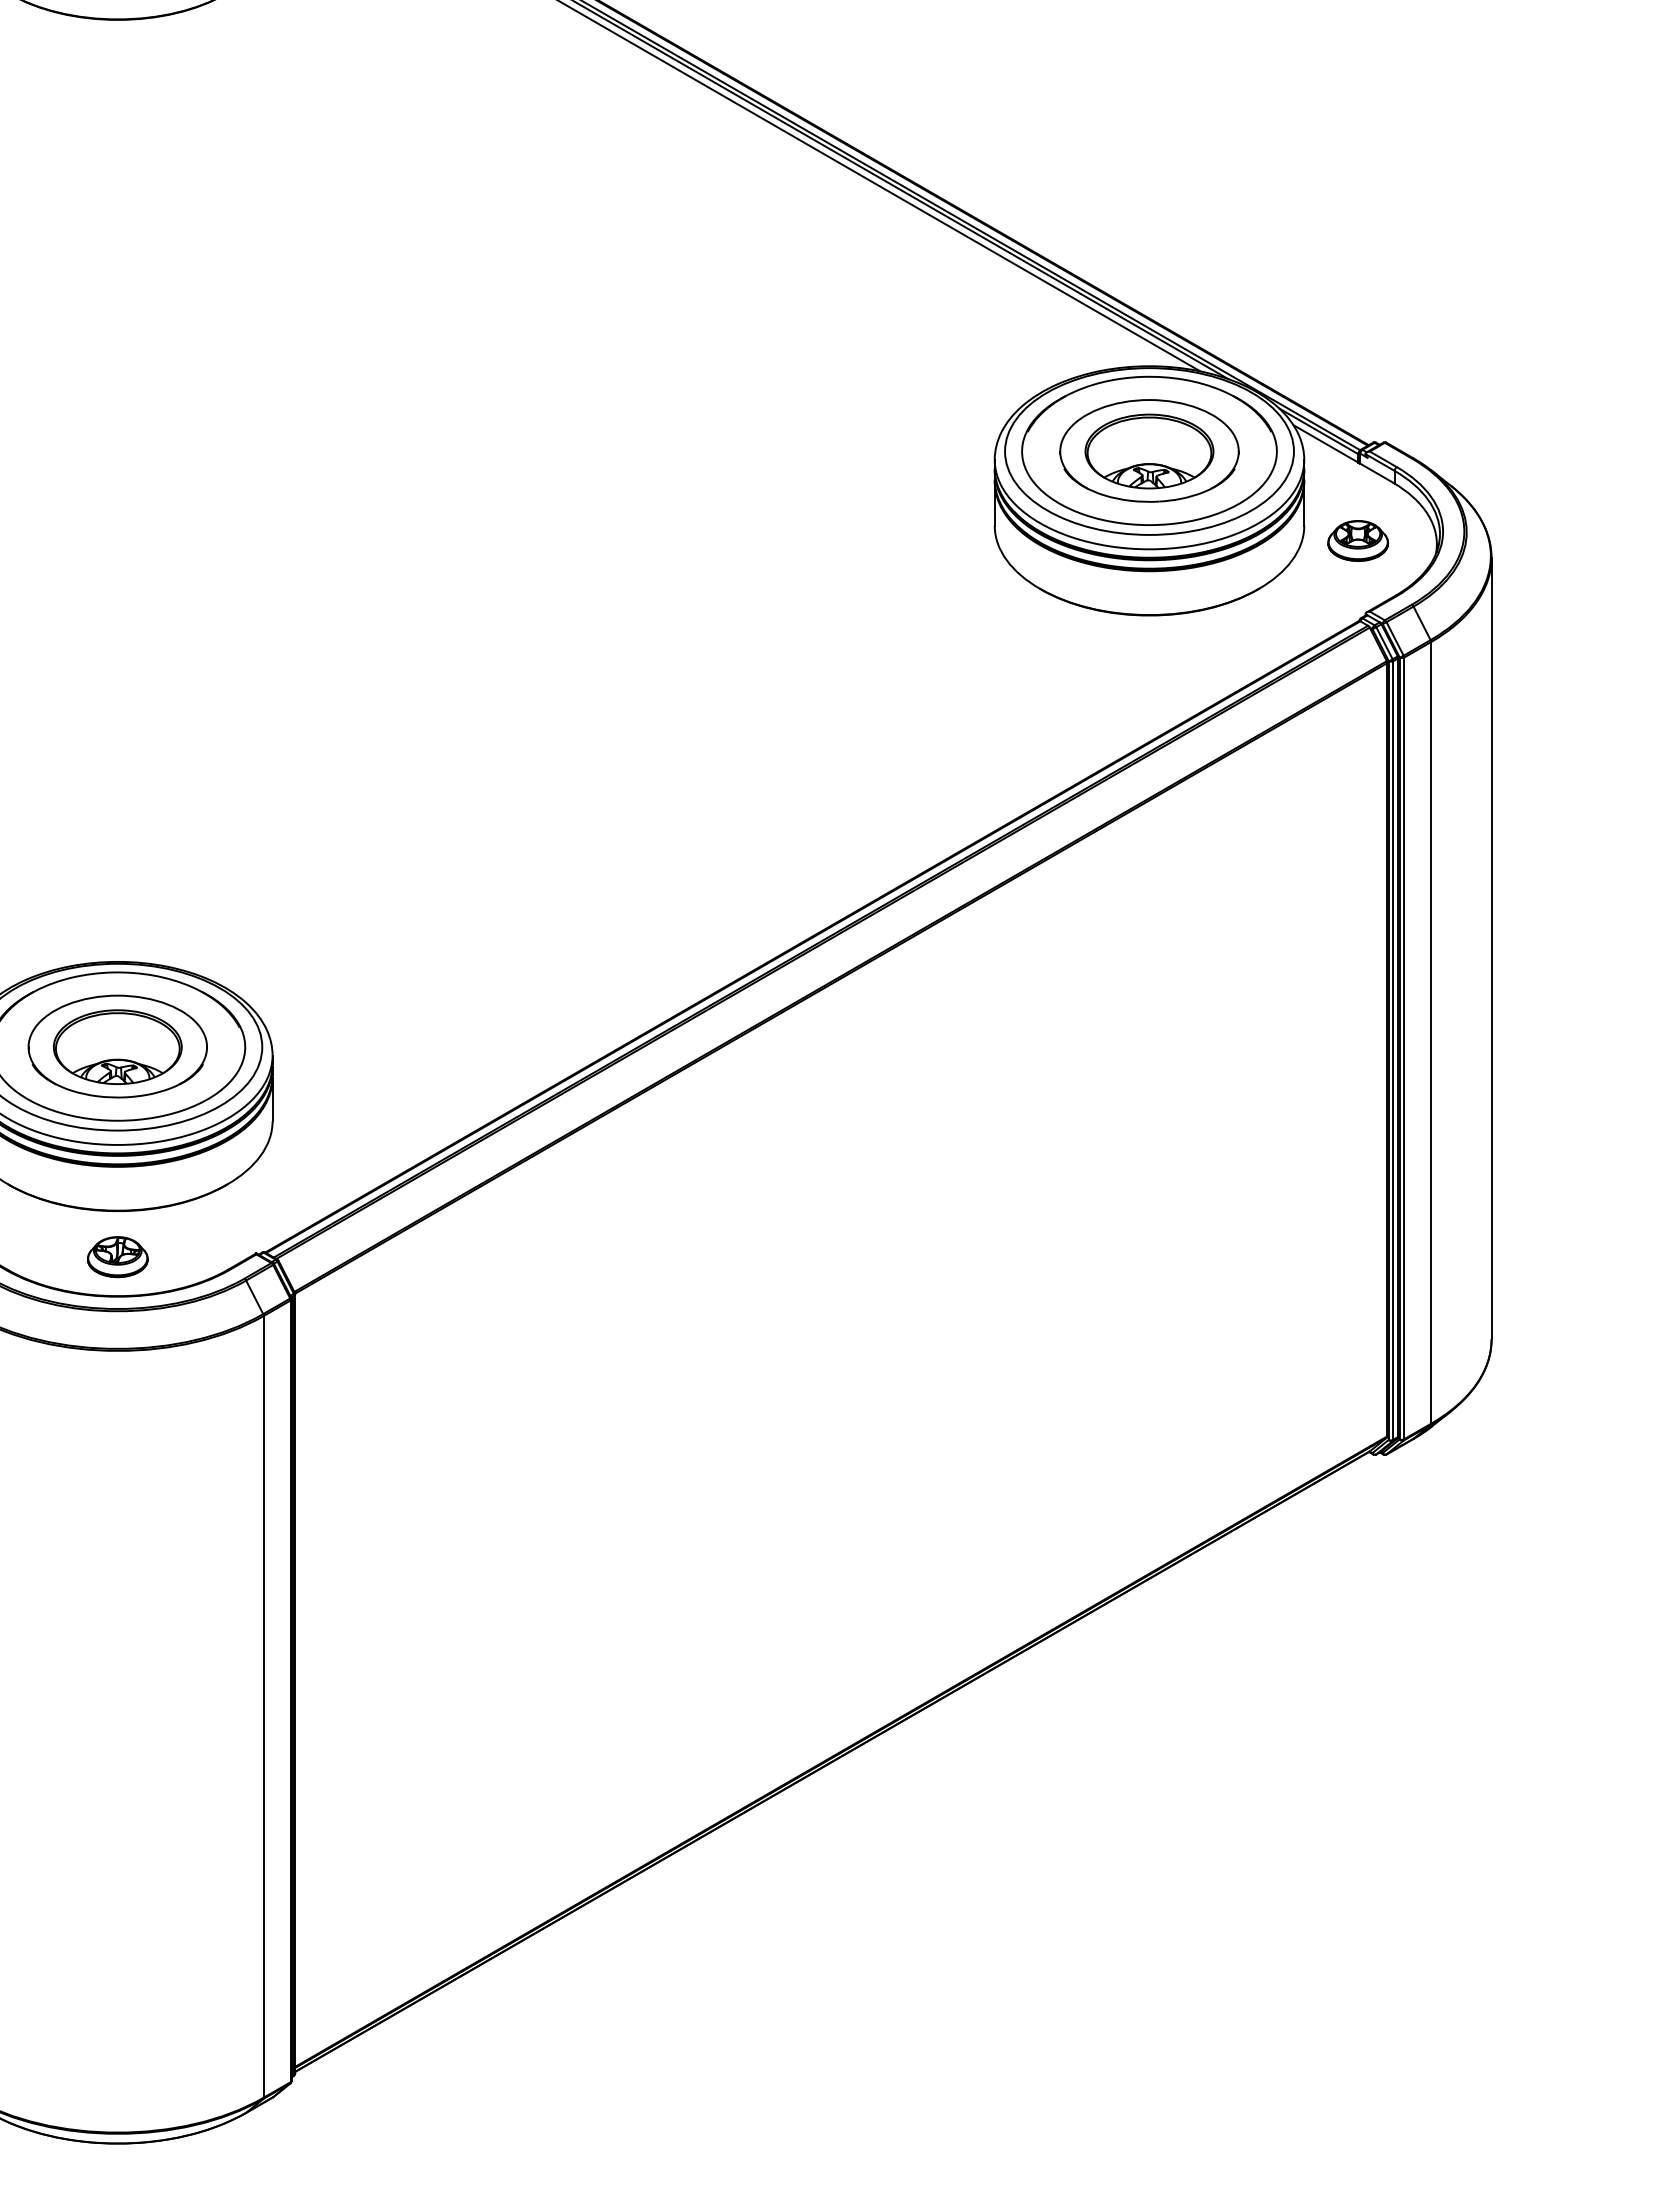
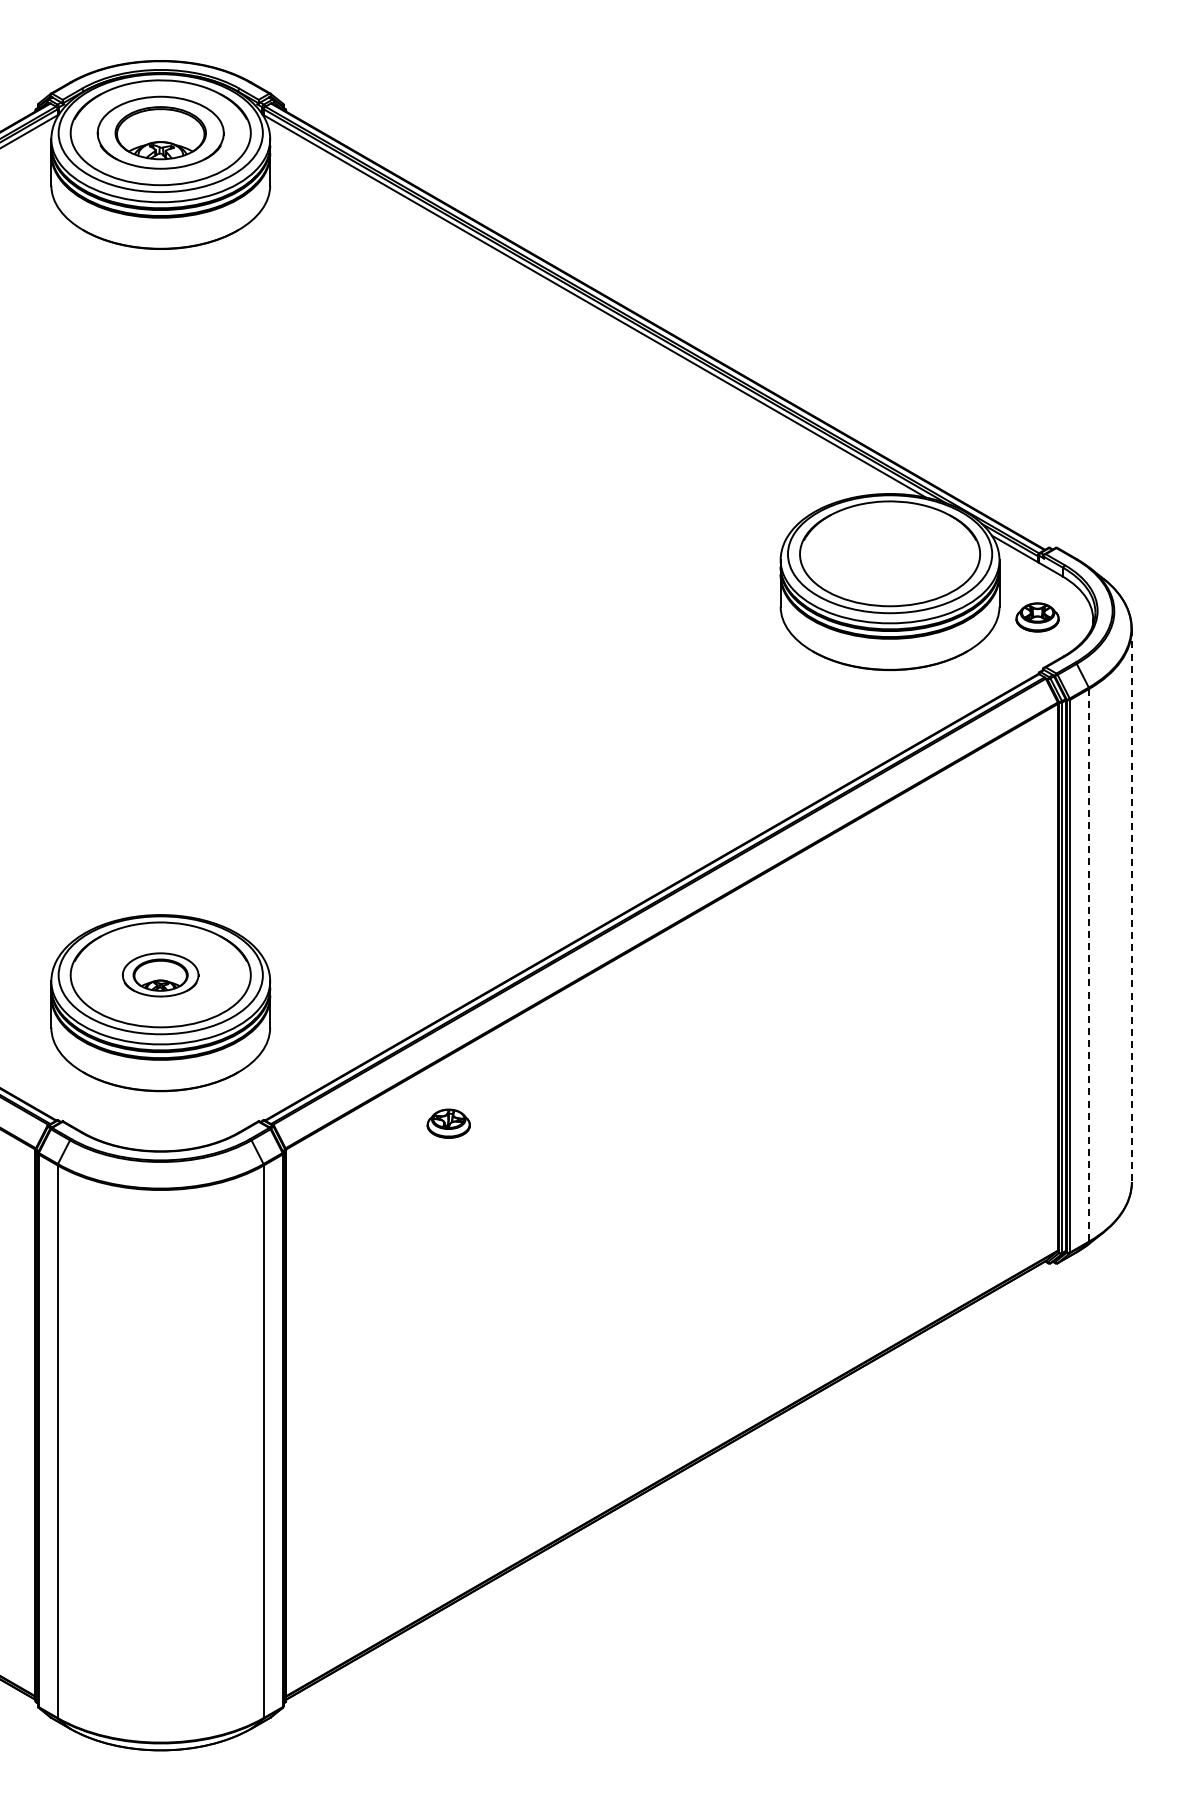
part: (1150, 450) -> (890, 553), removed
line: (1491, 949) -> (1131, 906), solid -> dashed
line: (1431, 1033) -> (1089, 965), solid -> dashed
part: (117, 1046) -> (160, 974), size x0.6
part: (117, 1256) -> (448, 1123), moved

